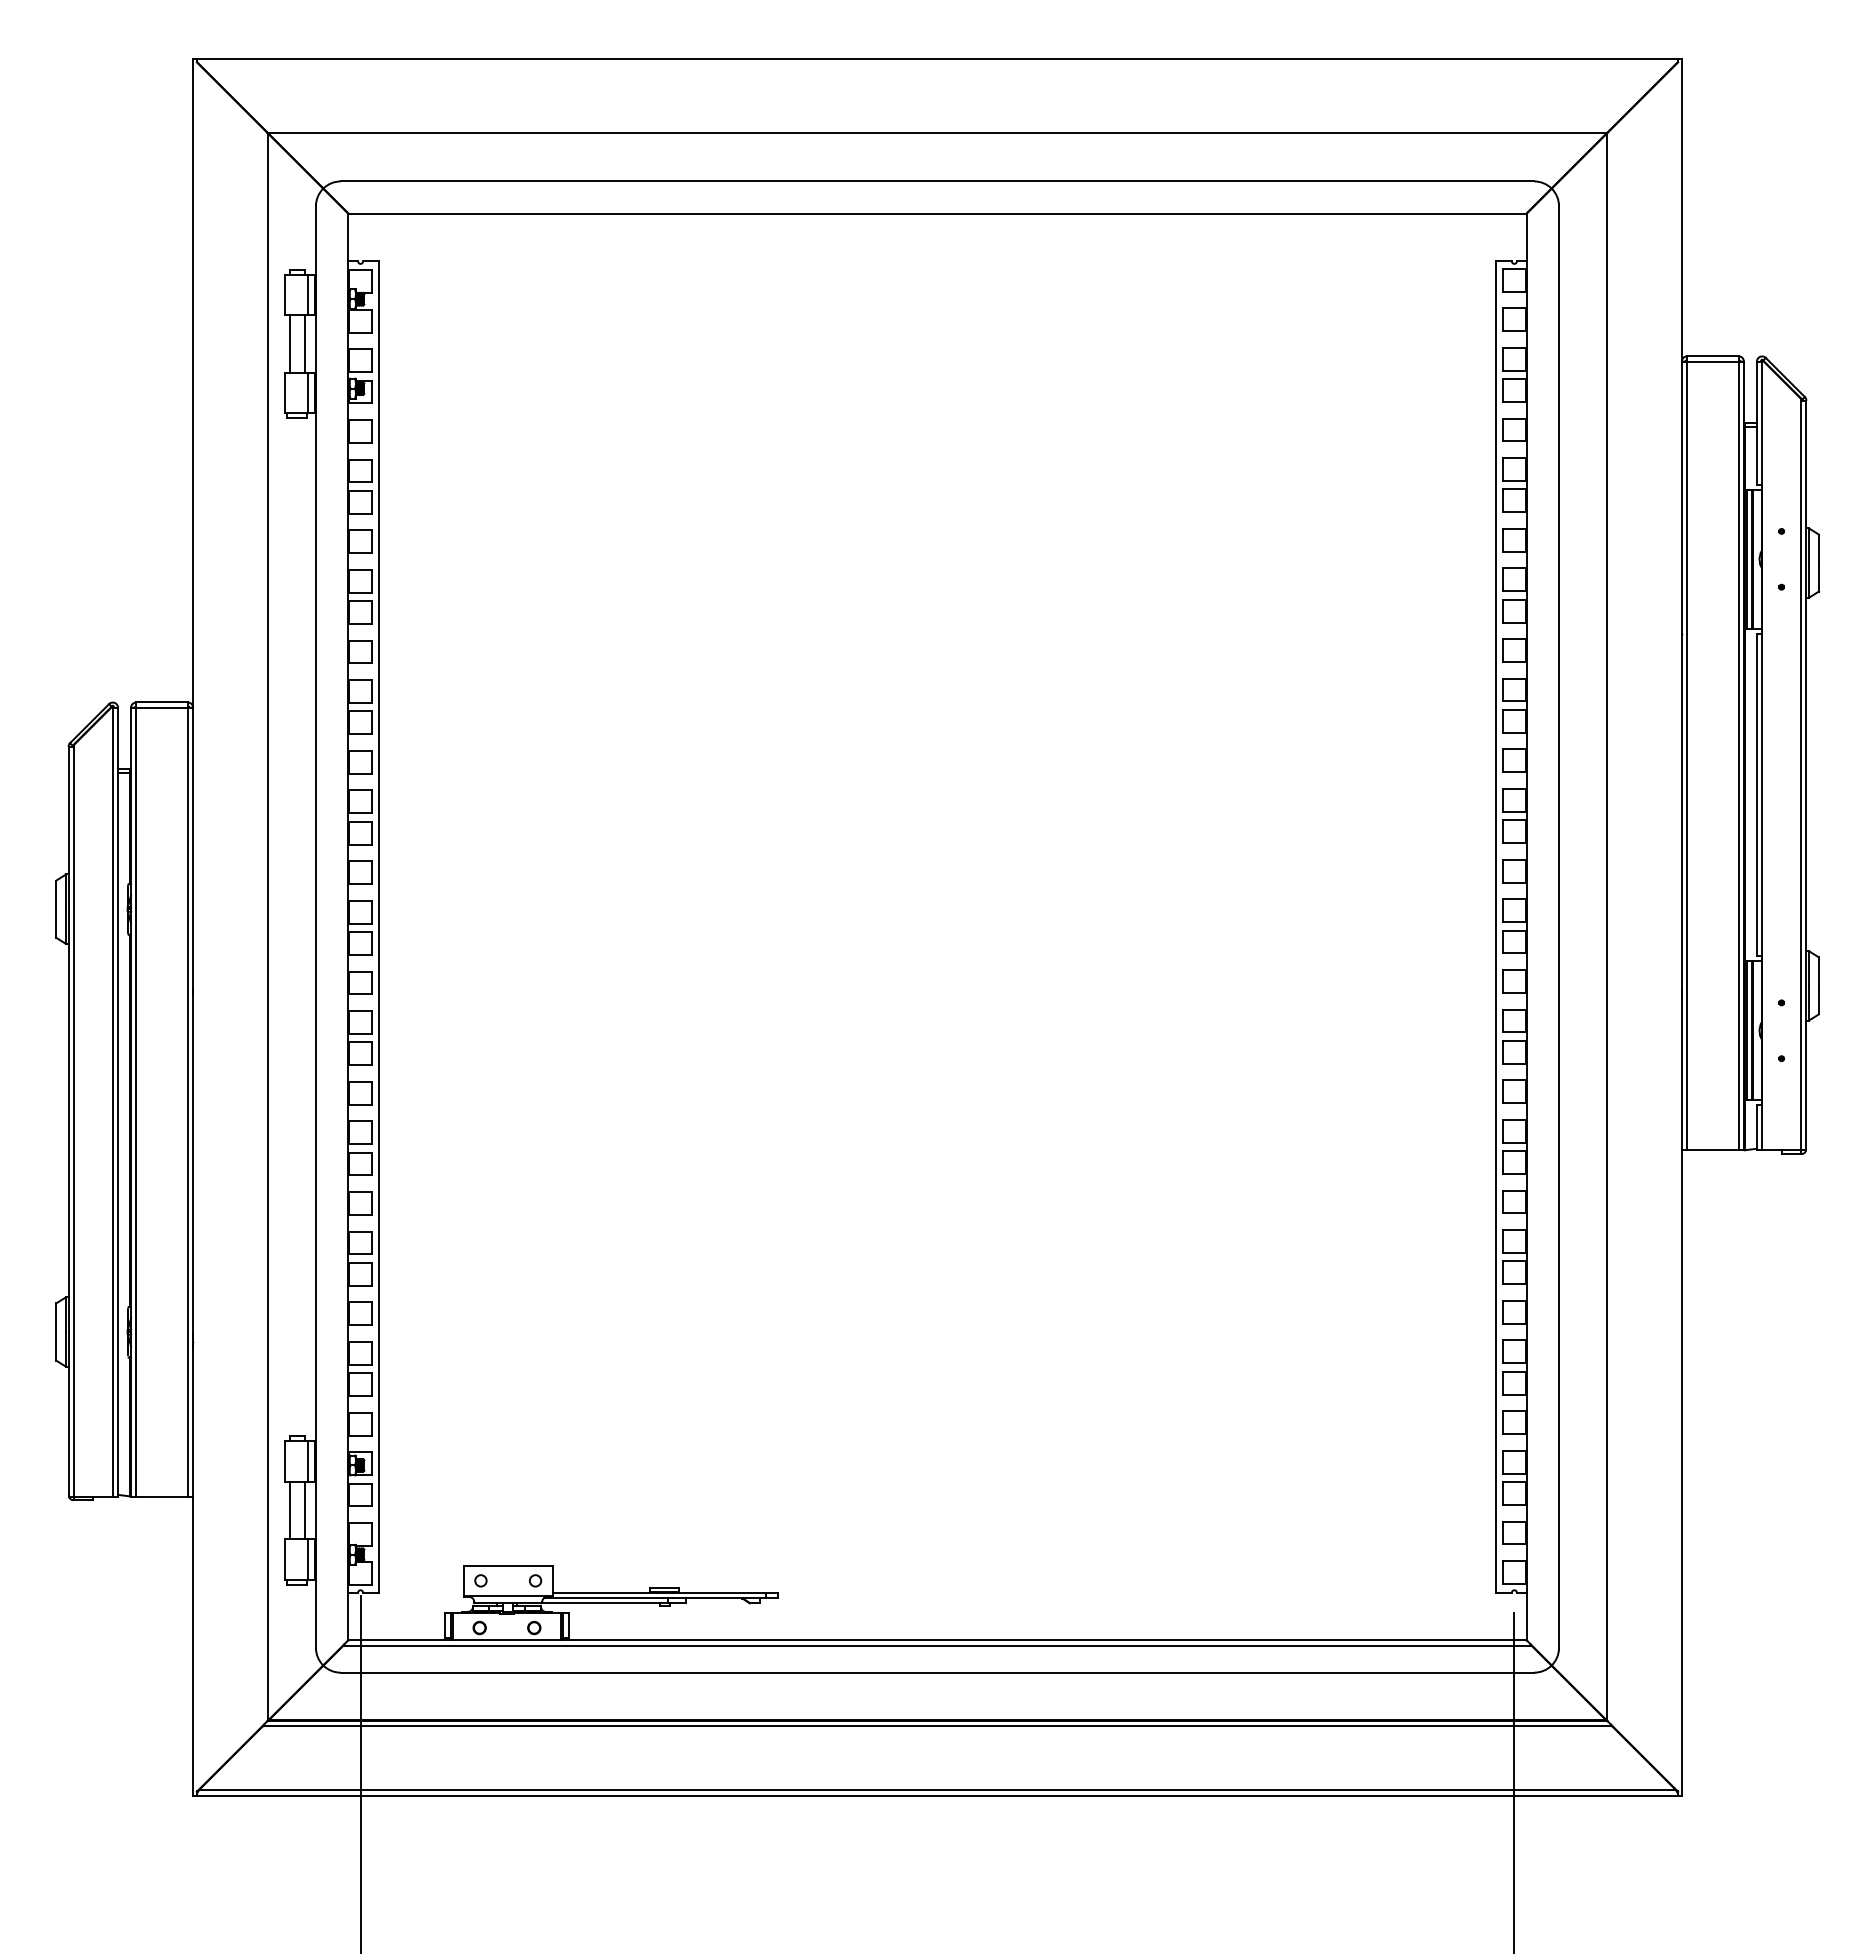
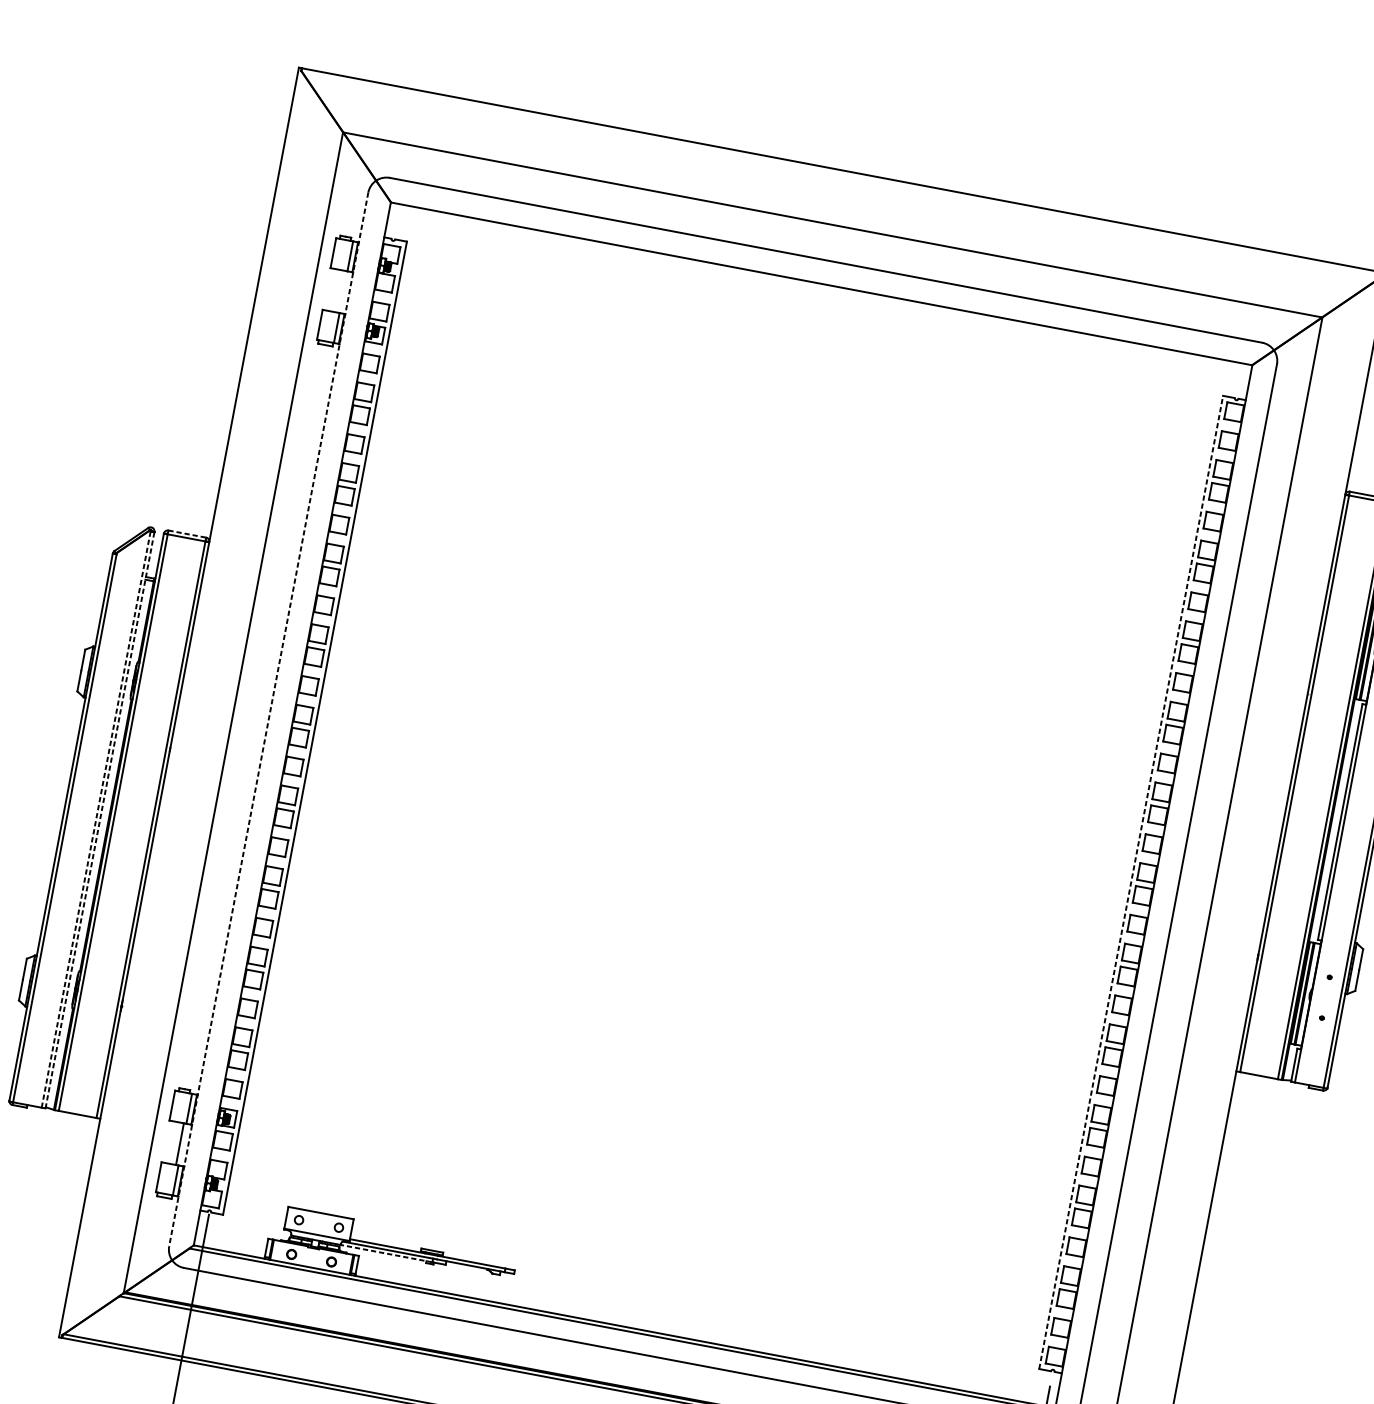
line: (290, 343) -> (330, 289), removed
line: (304, 343) -> (341, 291), removed
line: (162, 702) -> (187, 534), solid -> dashed
line: (315, 927) -> (268, 719), solid -> dashed
line: (1495, 927) -> (1130, 882), solid -> dashed
line: (112, 1101) -> (95, 818), solid -> dashed
line: (118, 1101) -> (100, 819), solid -> dashed
line: (290, 1509) -> (169, 1141), removed
line: (603, 1603) -> (385, 1253), solid -> dashed

